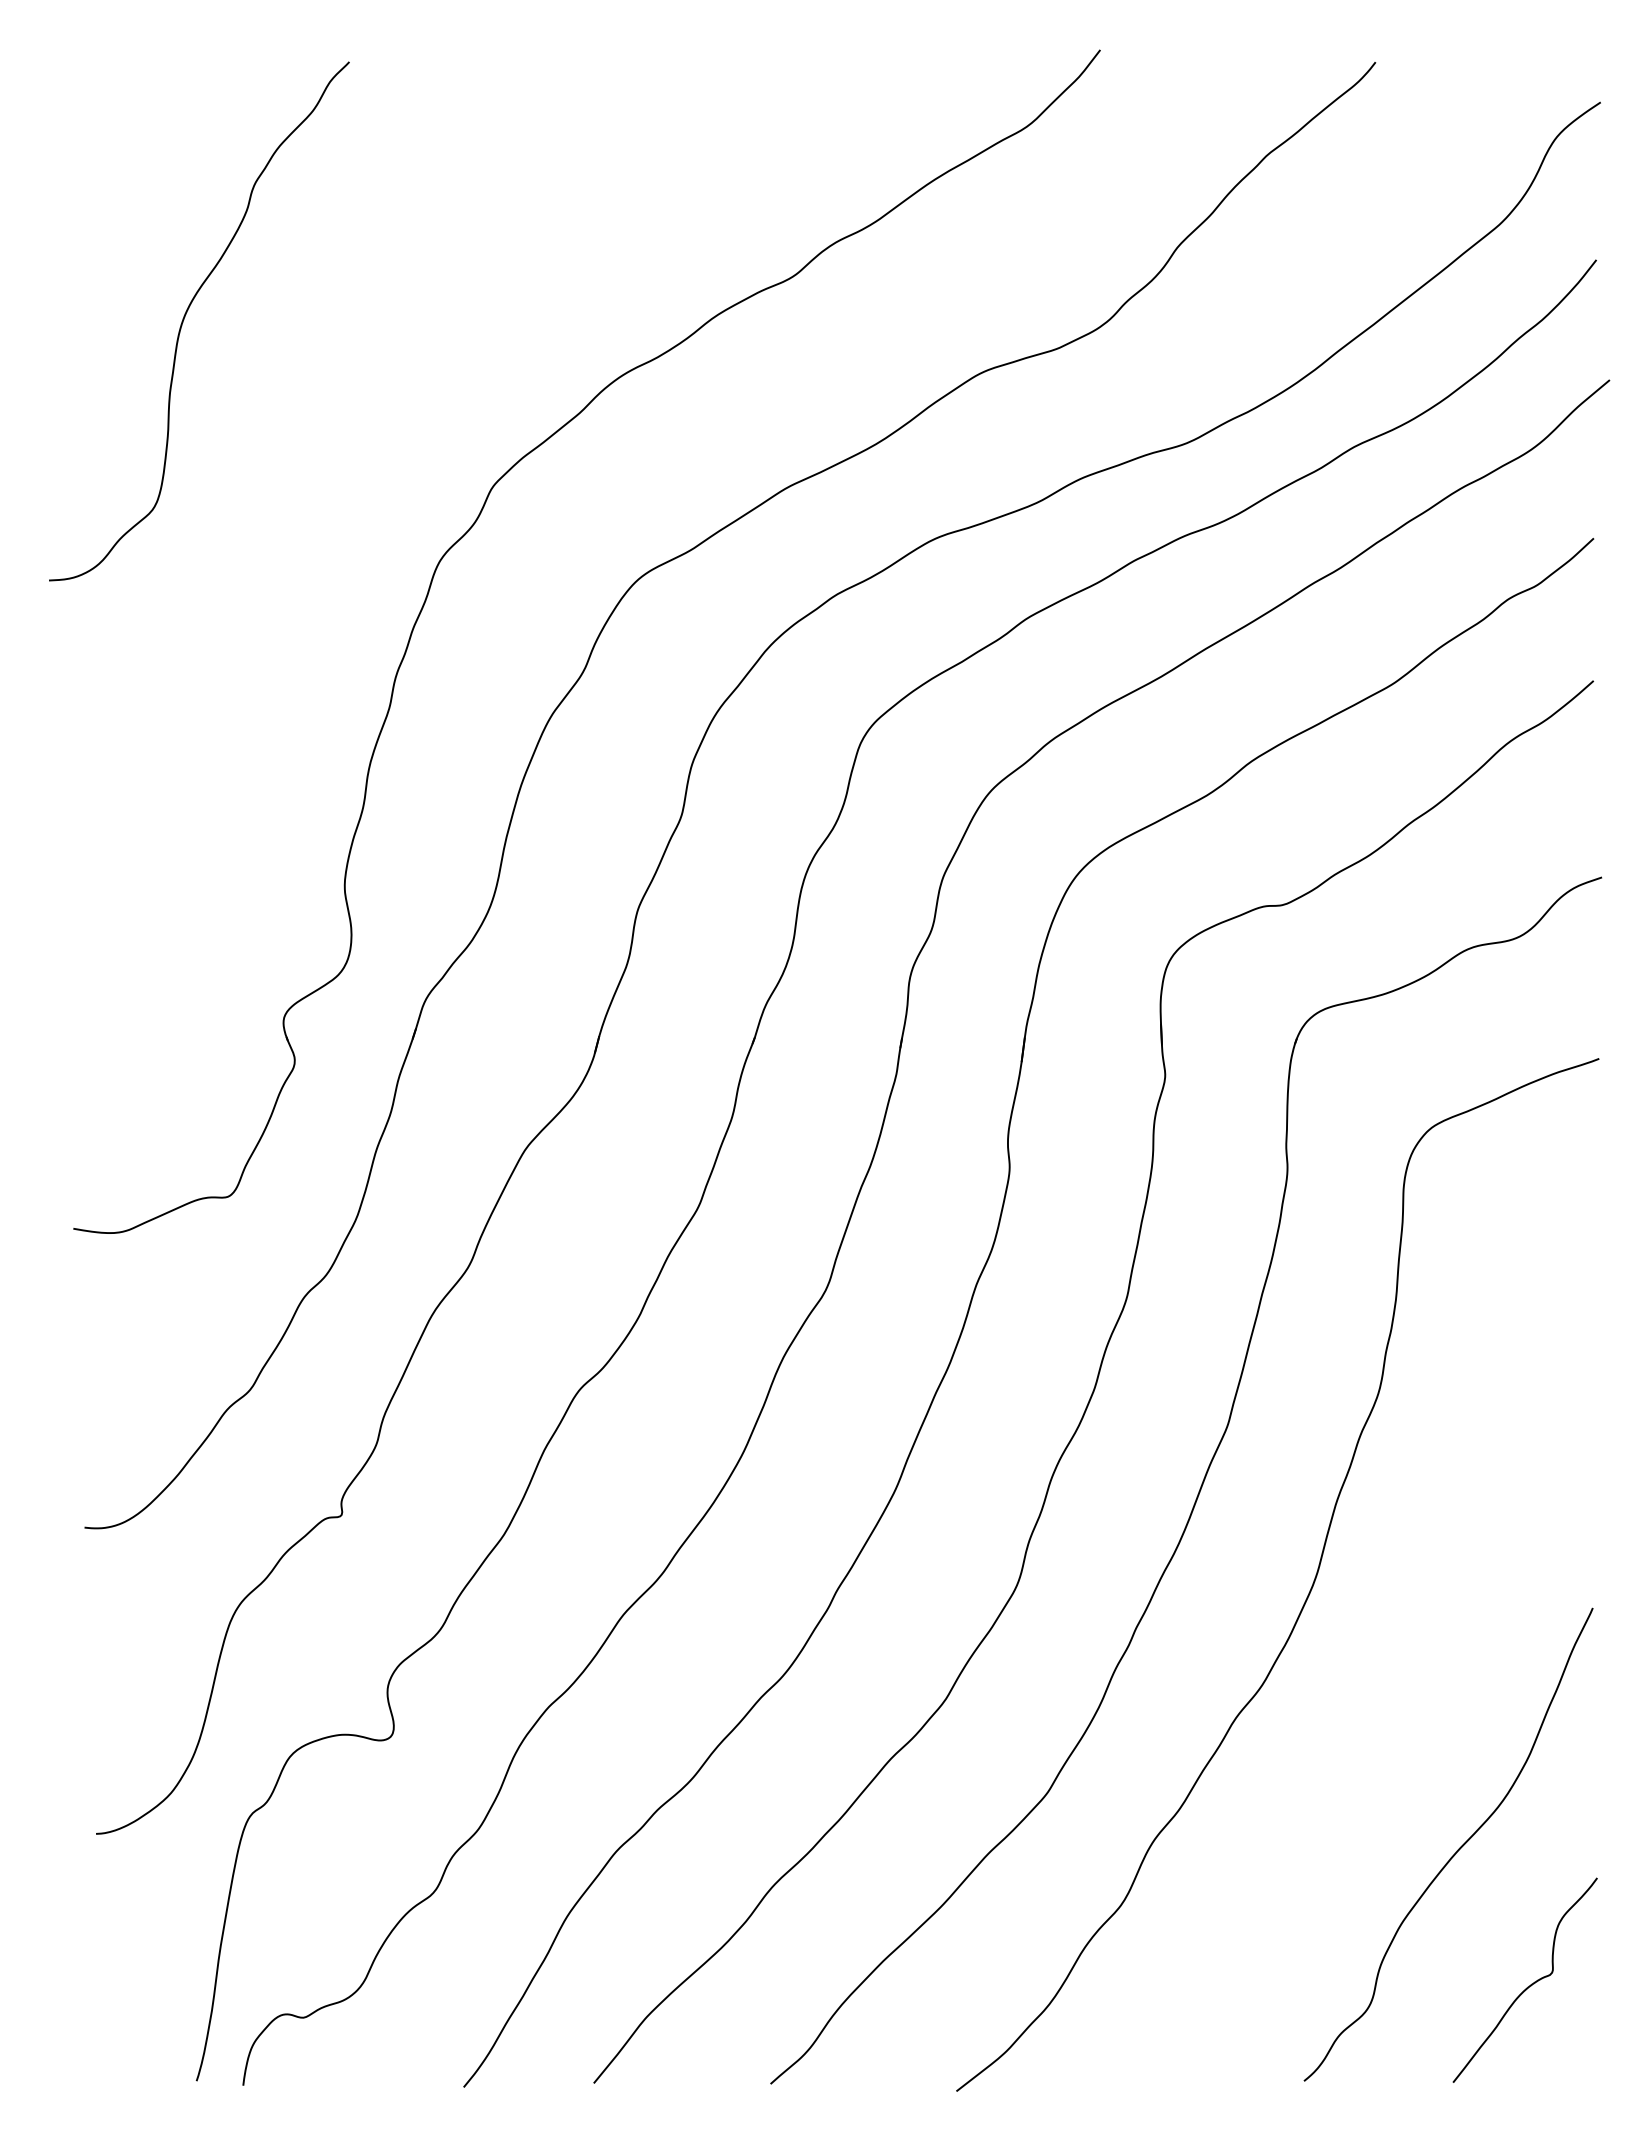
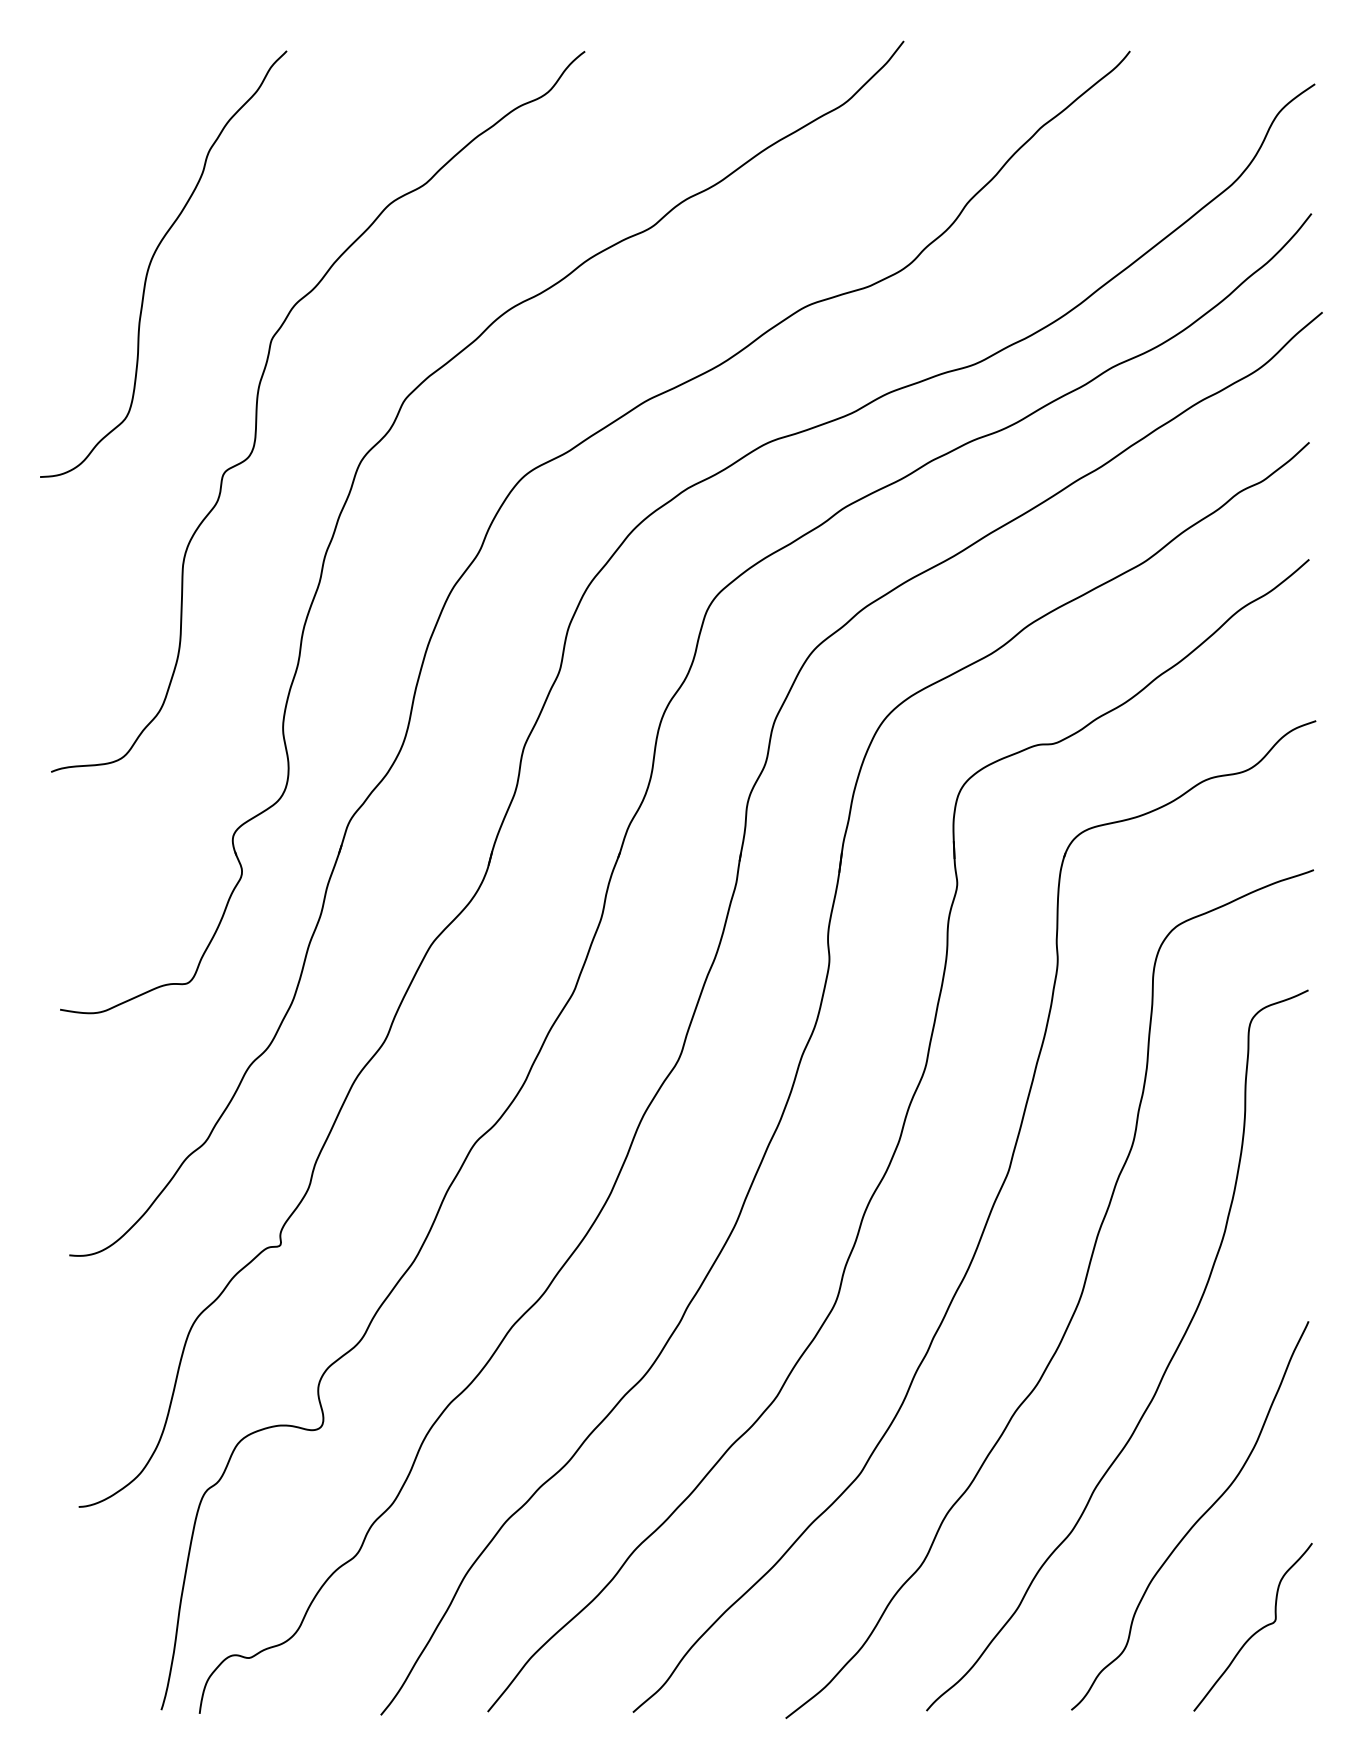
curve: (313, 501) -> (257, 412), added
curve: (1415, 1672) -> (1162, 1374), added

